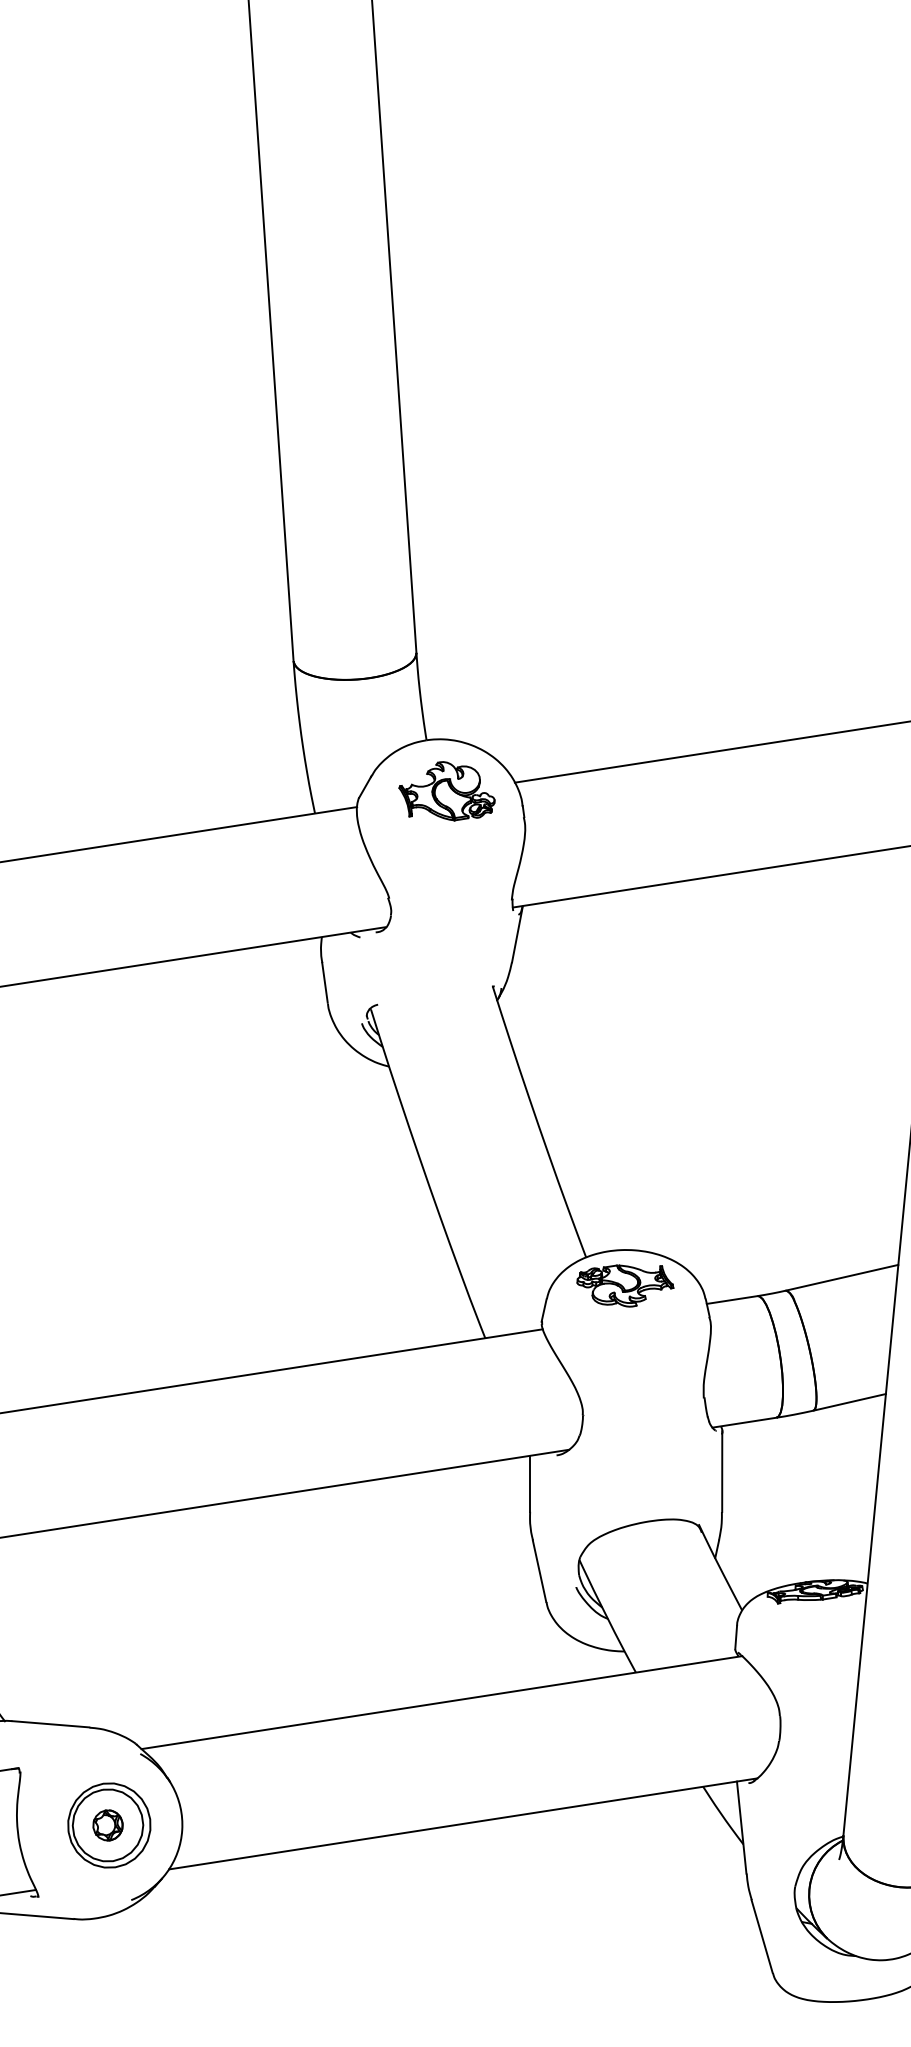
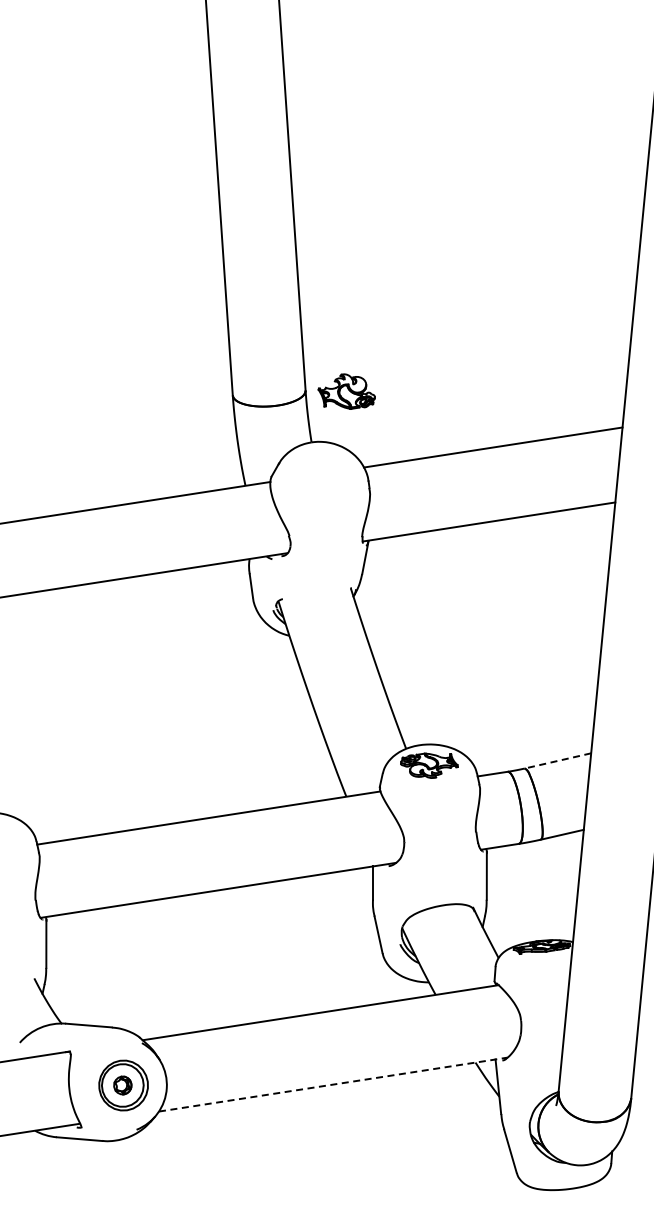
part: (446, 791) -> (346, 391), moved
line: (841, 1278) -> (557, 761), solid -> dashed
line: (463, 1823) -> (333, 1084), solid -> dashed

